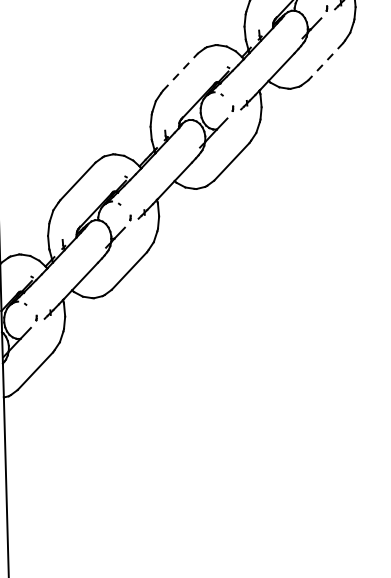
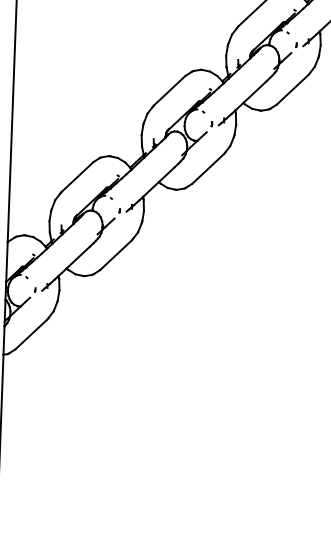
line: (325, 61) -> (292, 89), dashed -> solid
line: (180, 71) -> (169, 90), dashed -> solid

